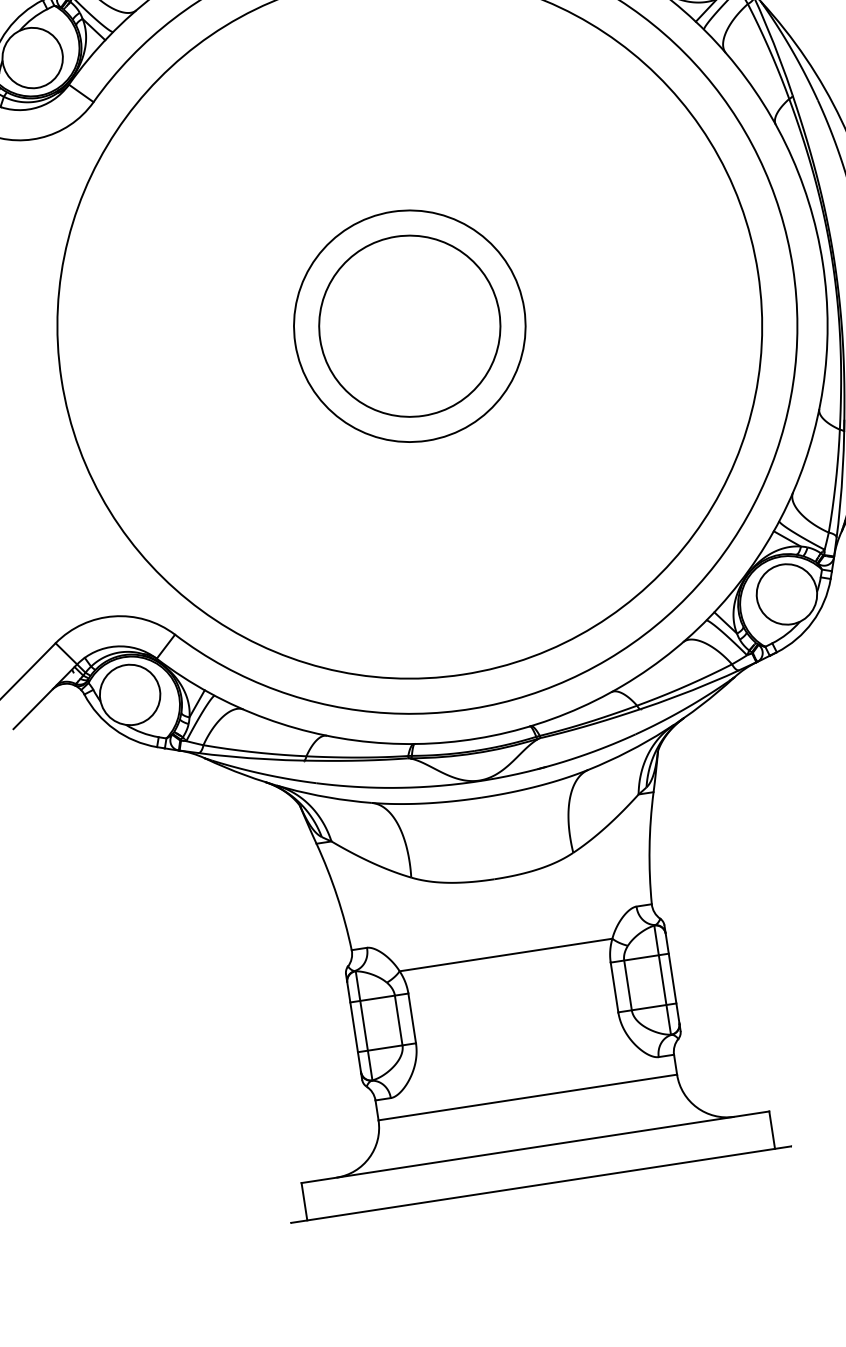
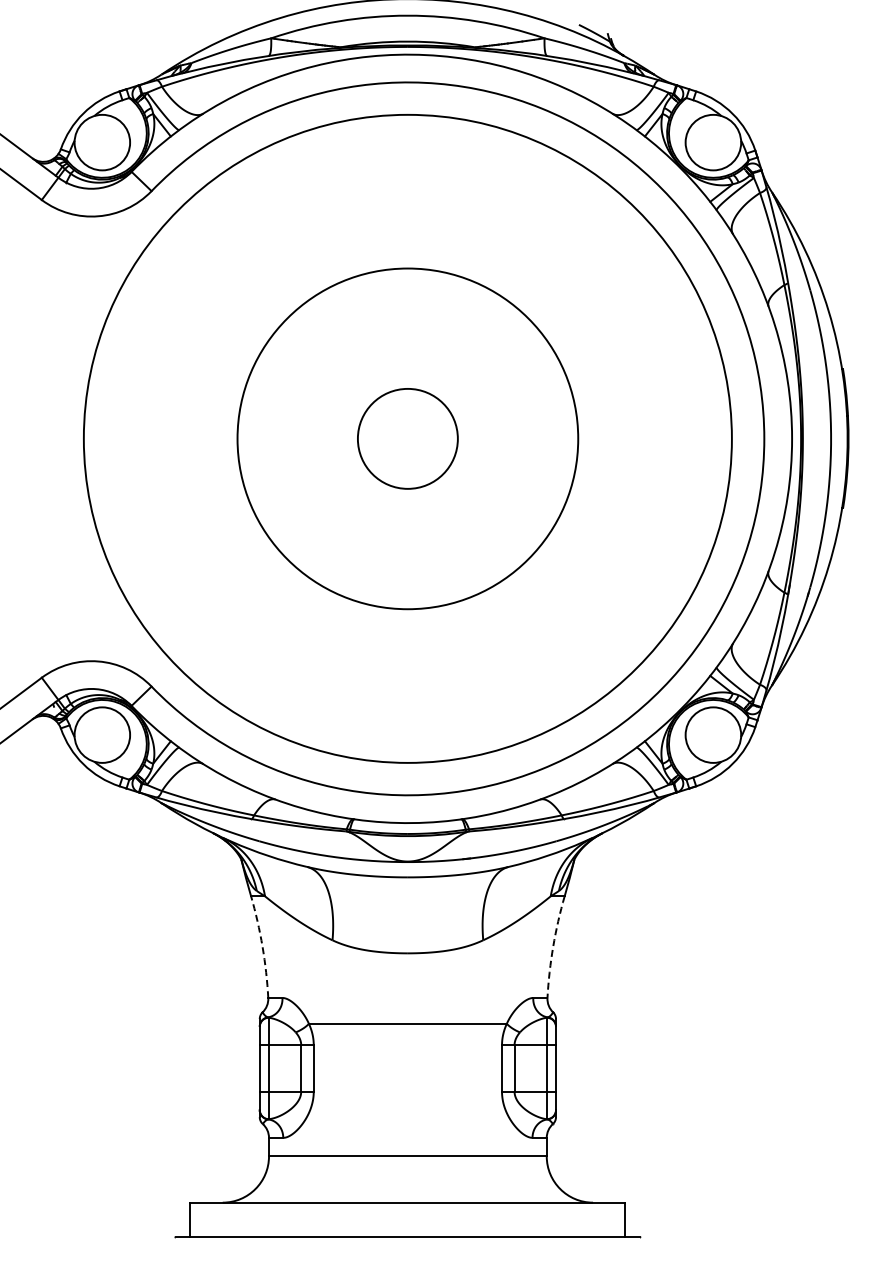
circle: (409, 325) -> (407, 438), size x0.6
circle: (409, 325) -> (407, 438), size x1.6
arc: (649, 847) -> (553, 946), solid -> dashed
arc: (337, 895) -> (262, 946), solid -> dashed

